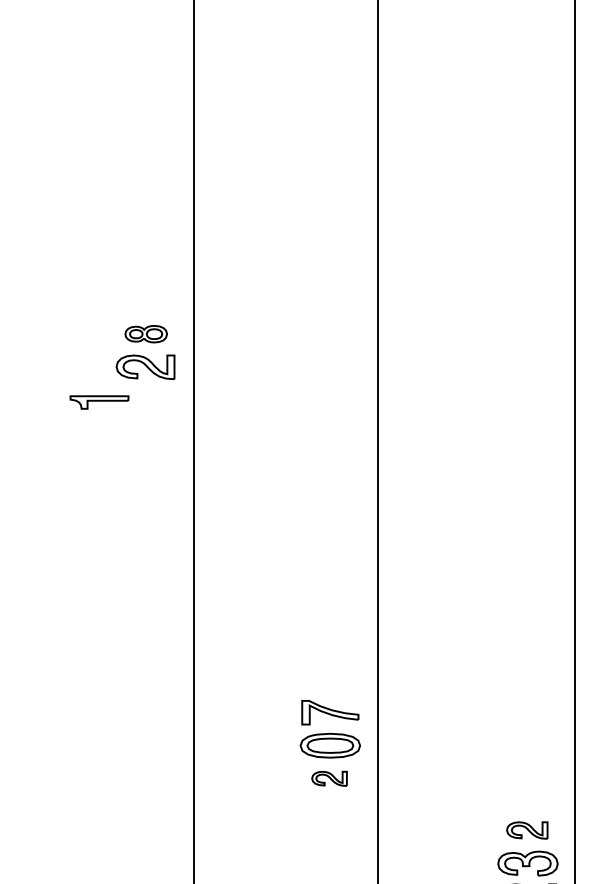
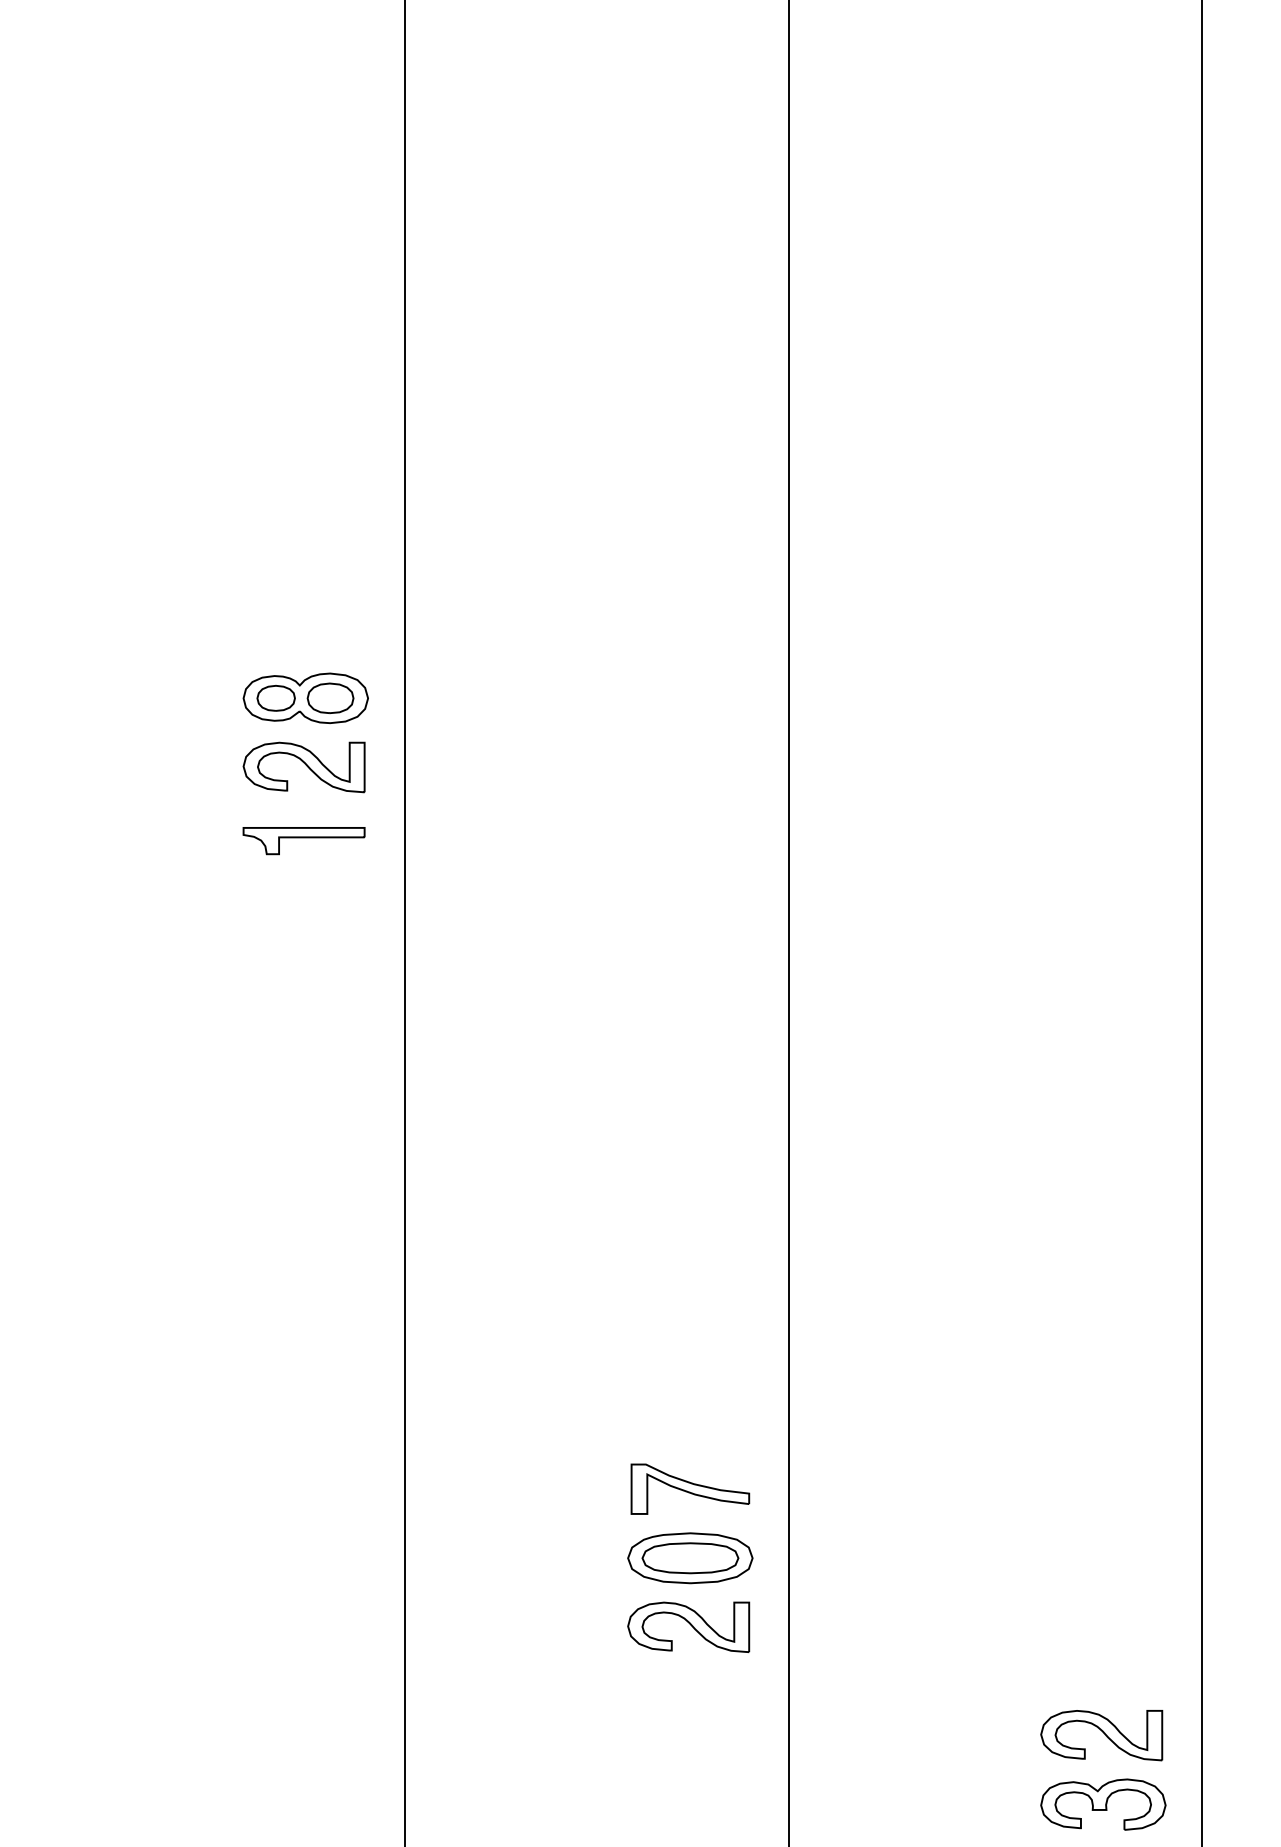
part: (145, 333) -> (304, 696), size x1.43
part: (99, 402) -> (304, 840), moved
part: (329, 778) -> (688, 1626), size x1.67
part: (527, 830) -> (1102, 1735), size x1.43

